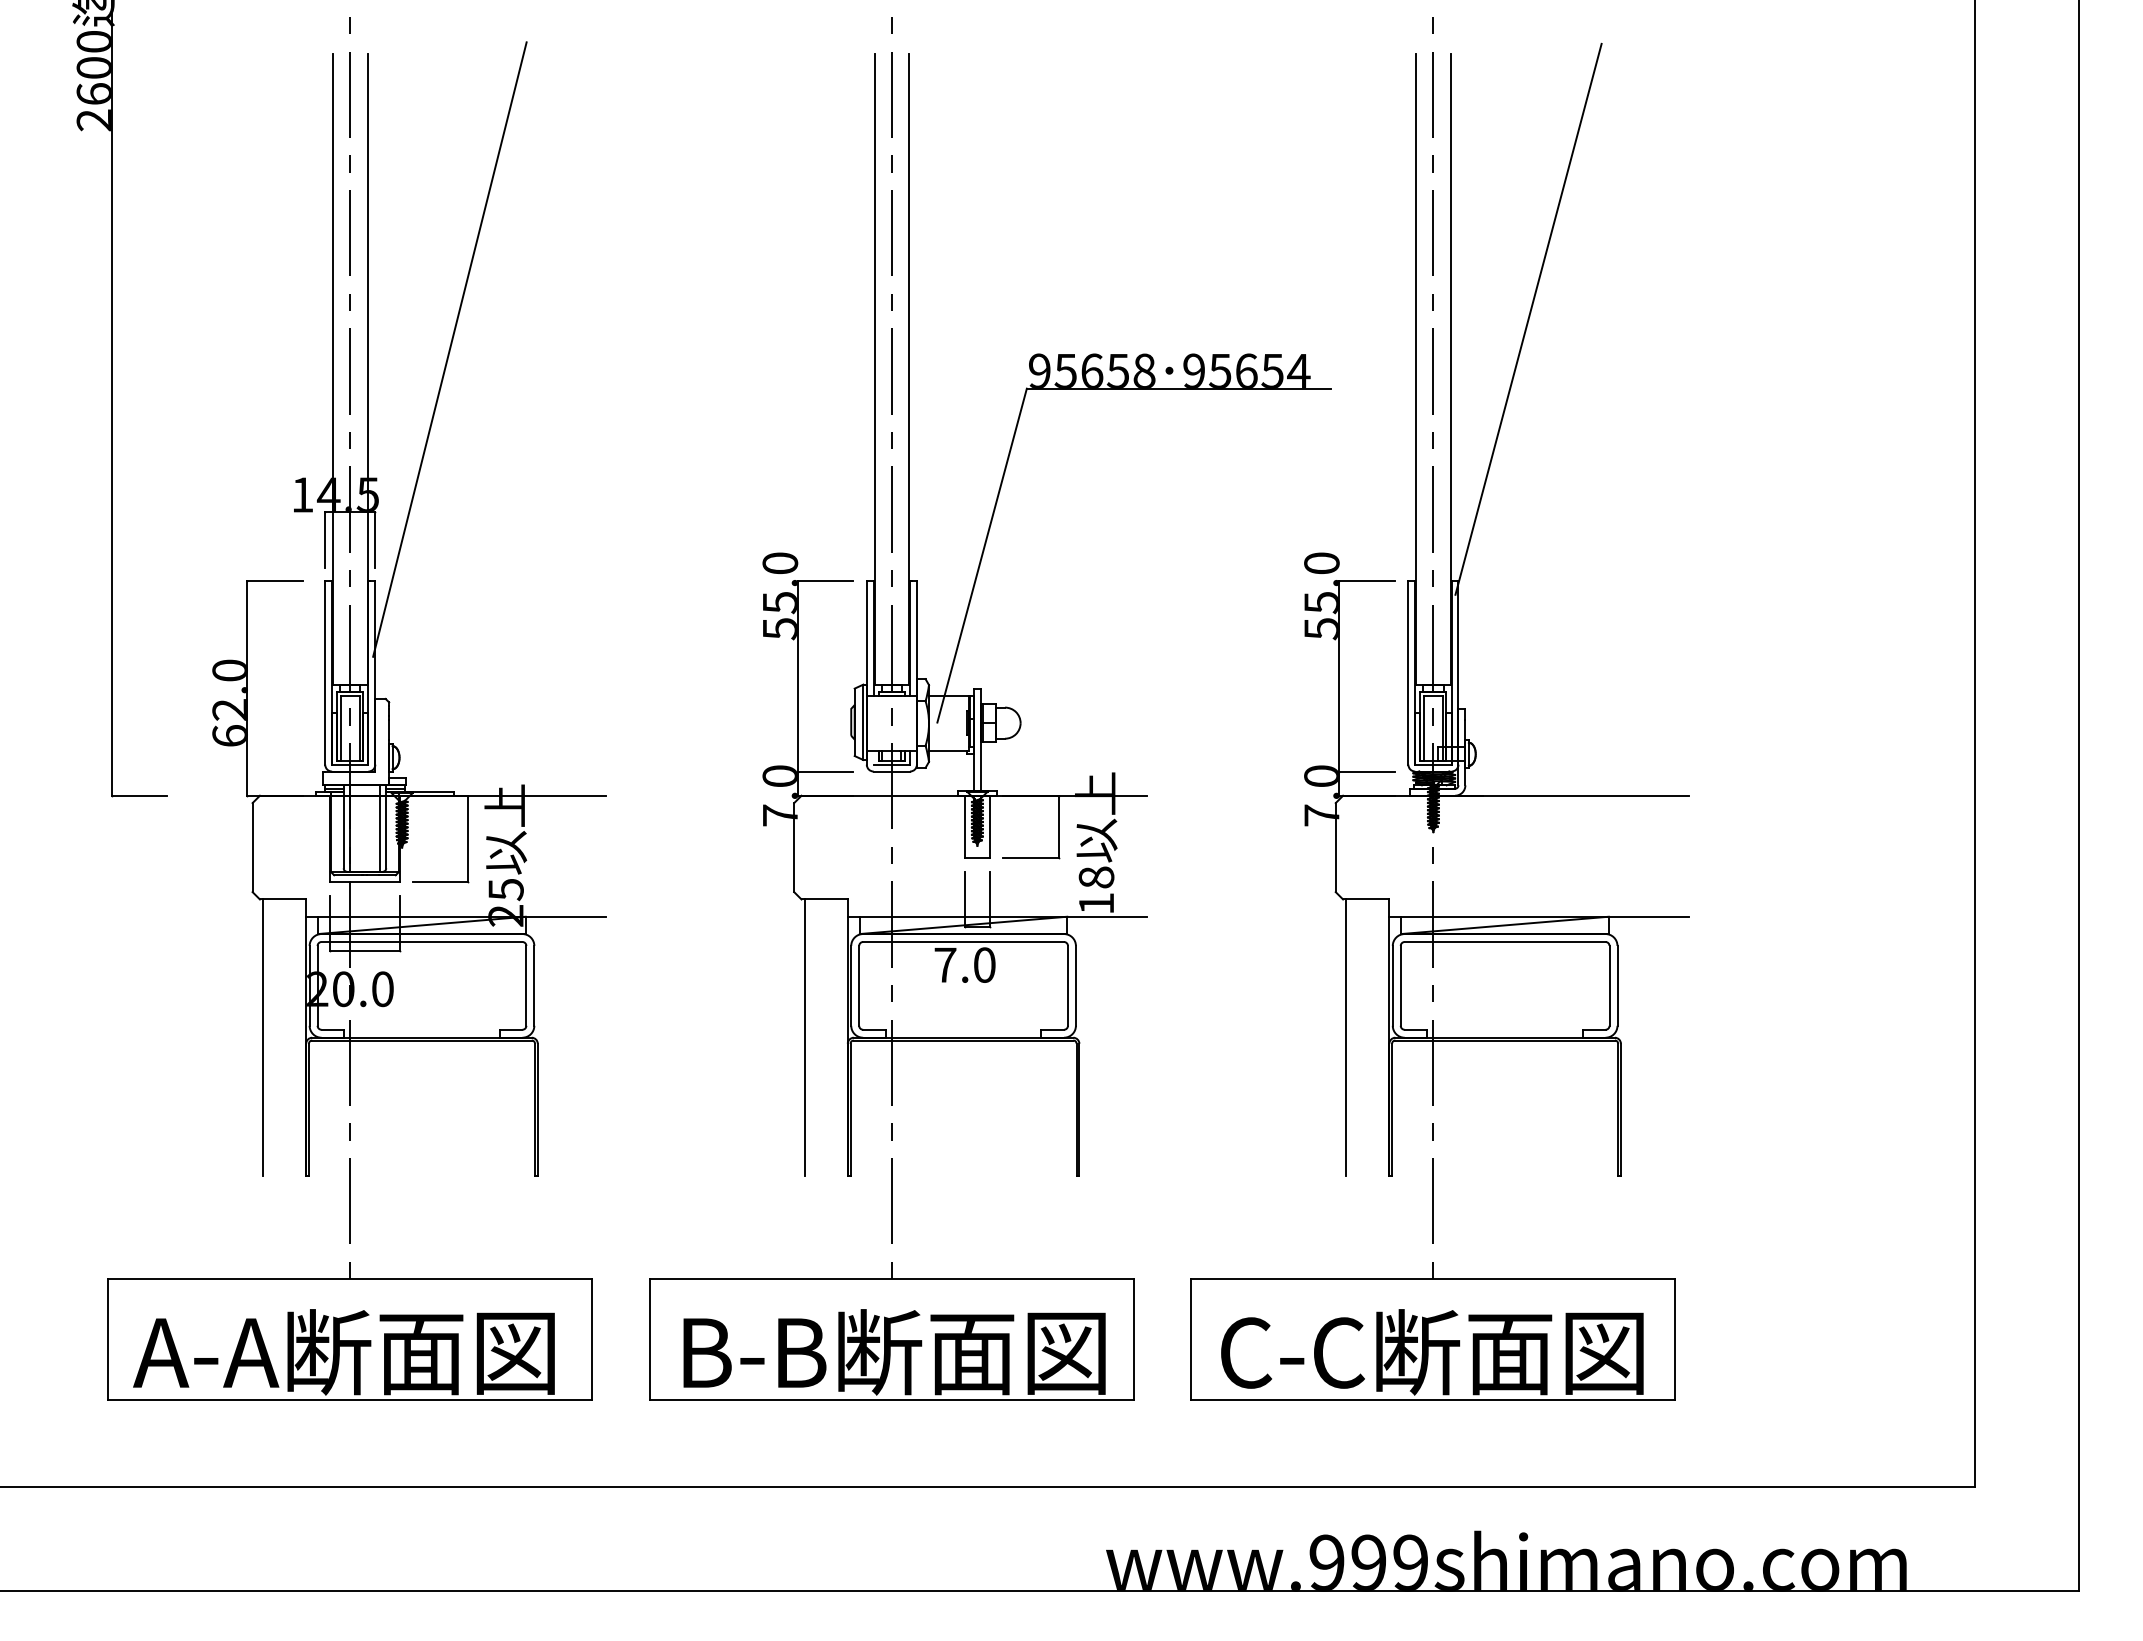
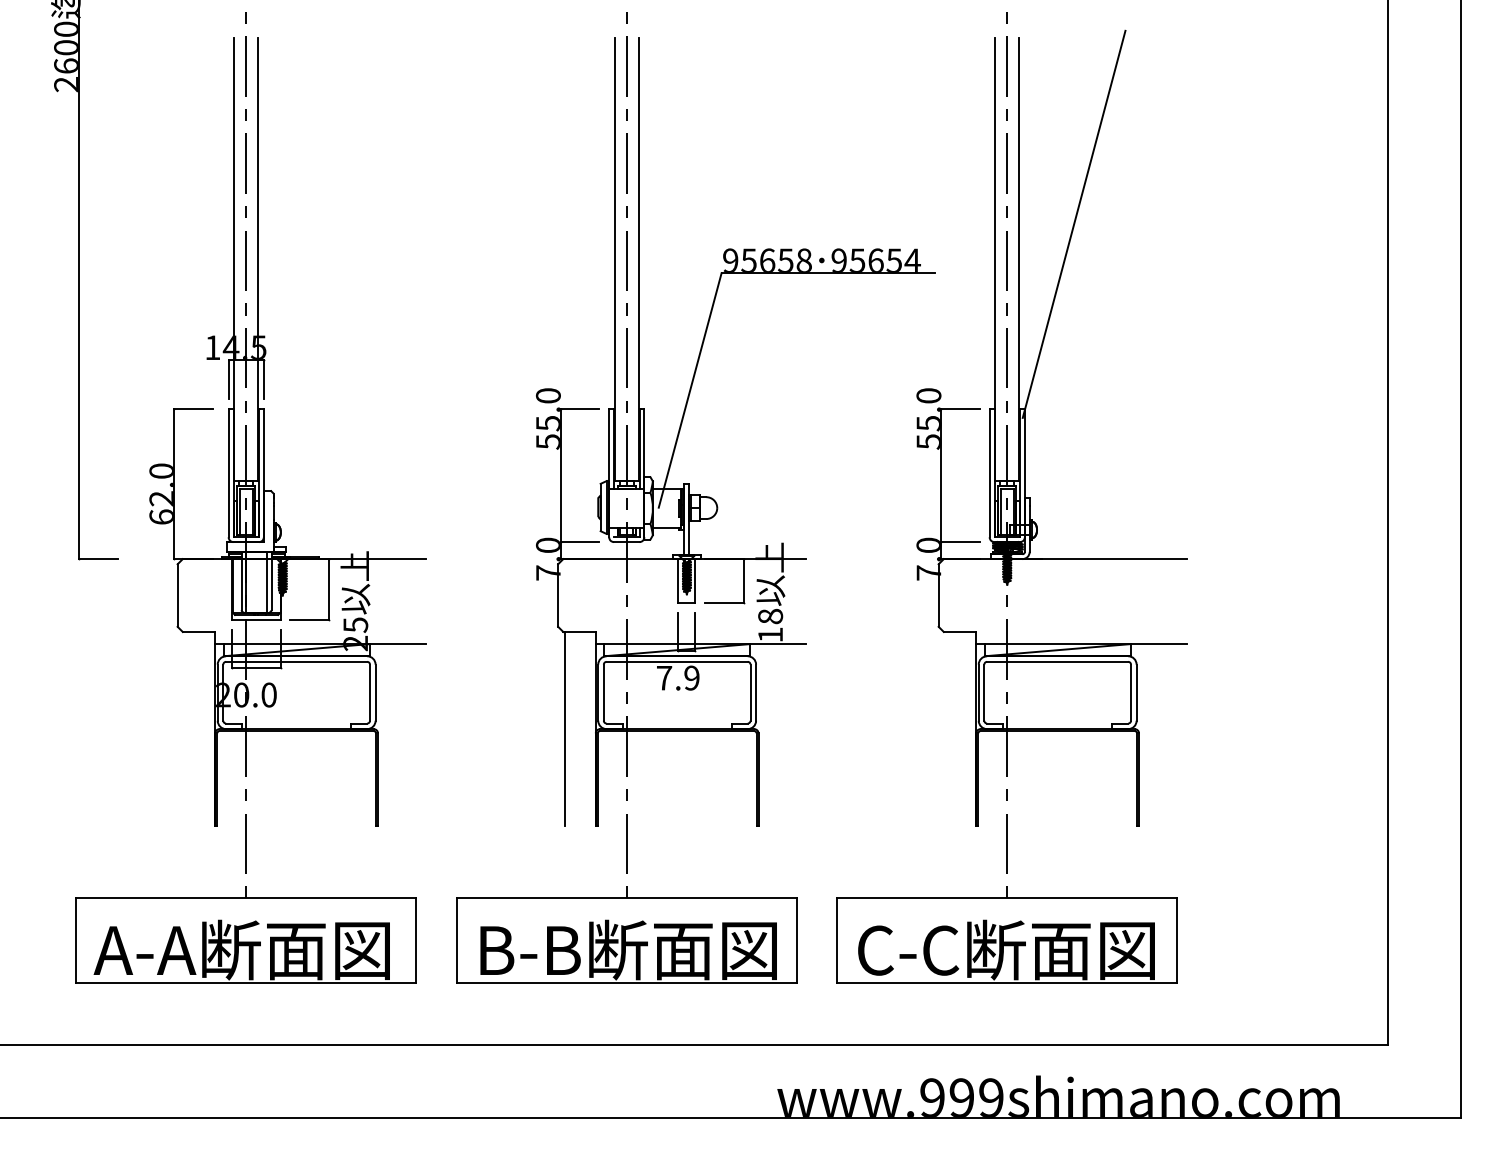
line: (449, 349) -> (315, 245), removed
text: (984, 964) -> (691, 677), 7.0 -> 7.9
line: (262, 1037) -> (184, 728), removed
line: (1346, 1037) -> (946, 728), removed

